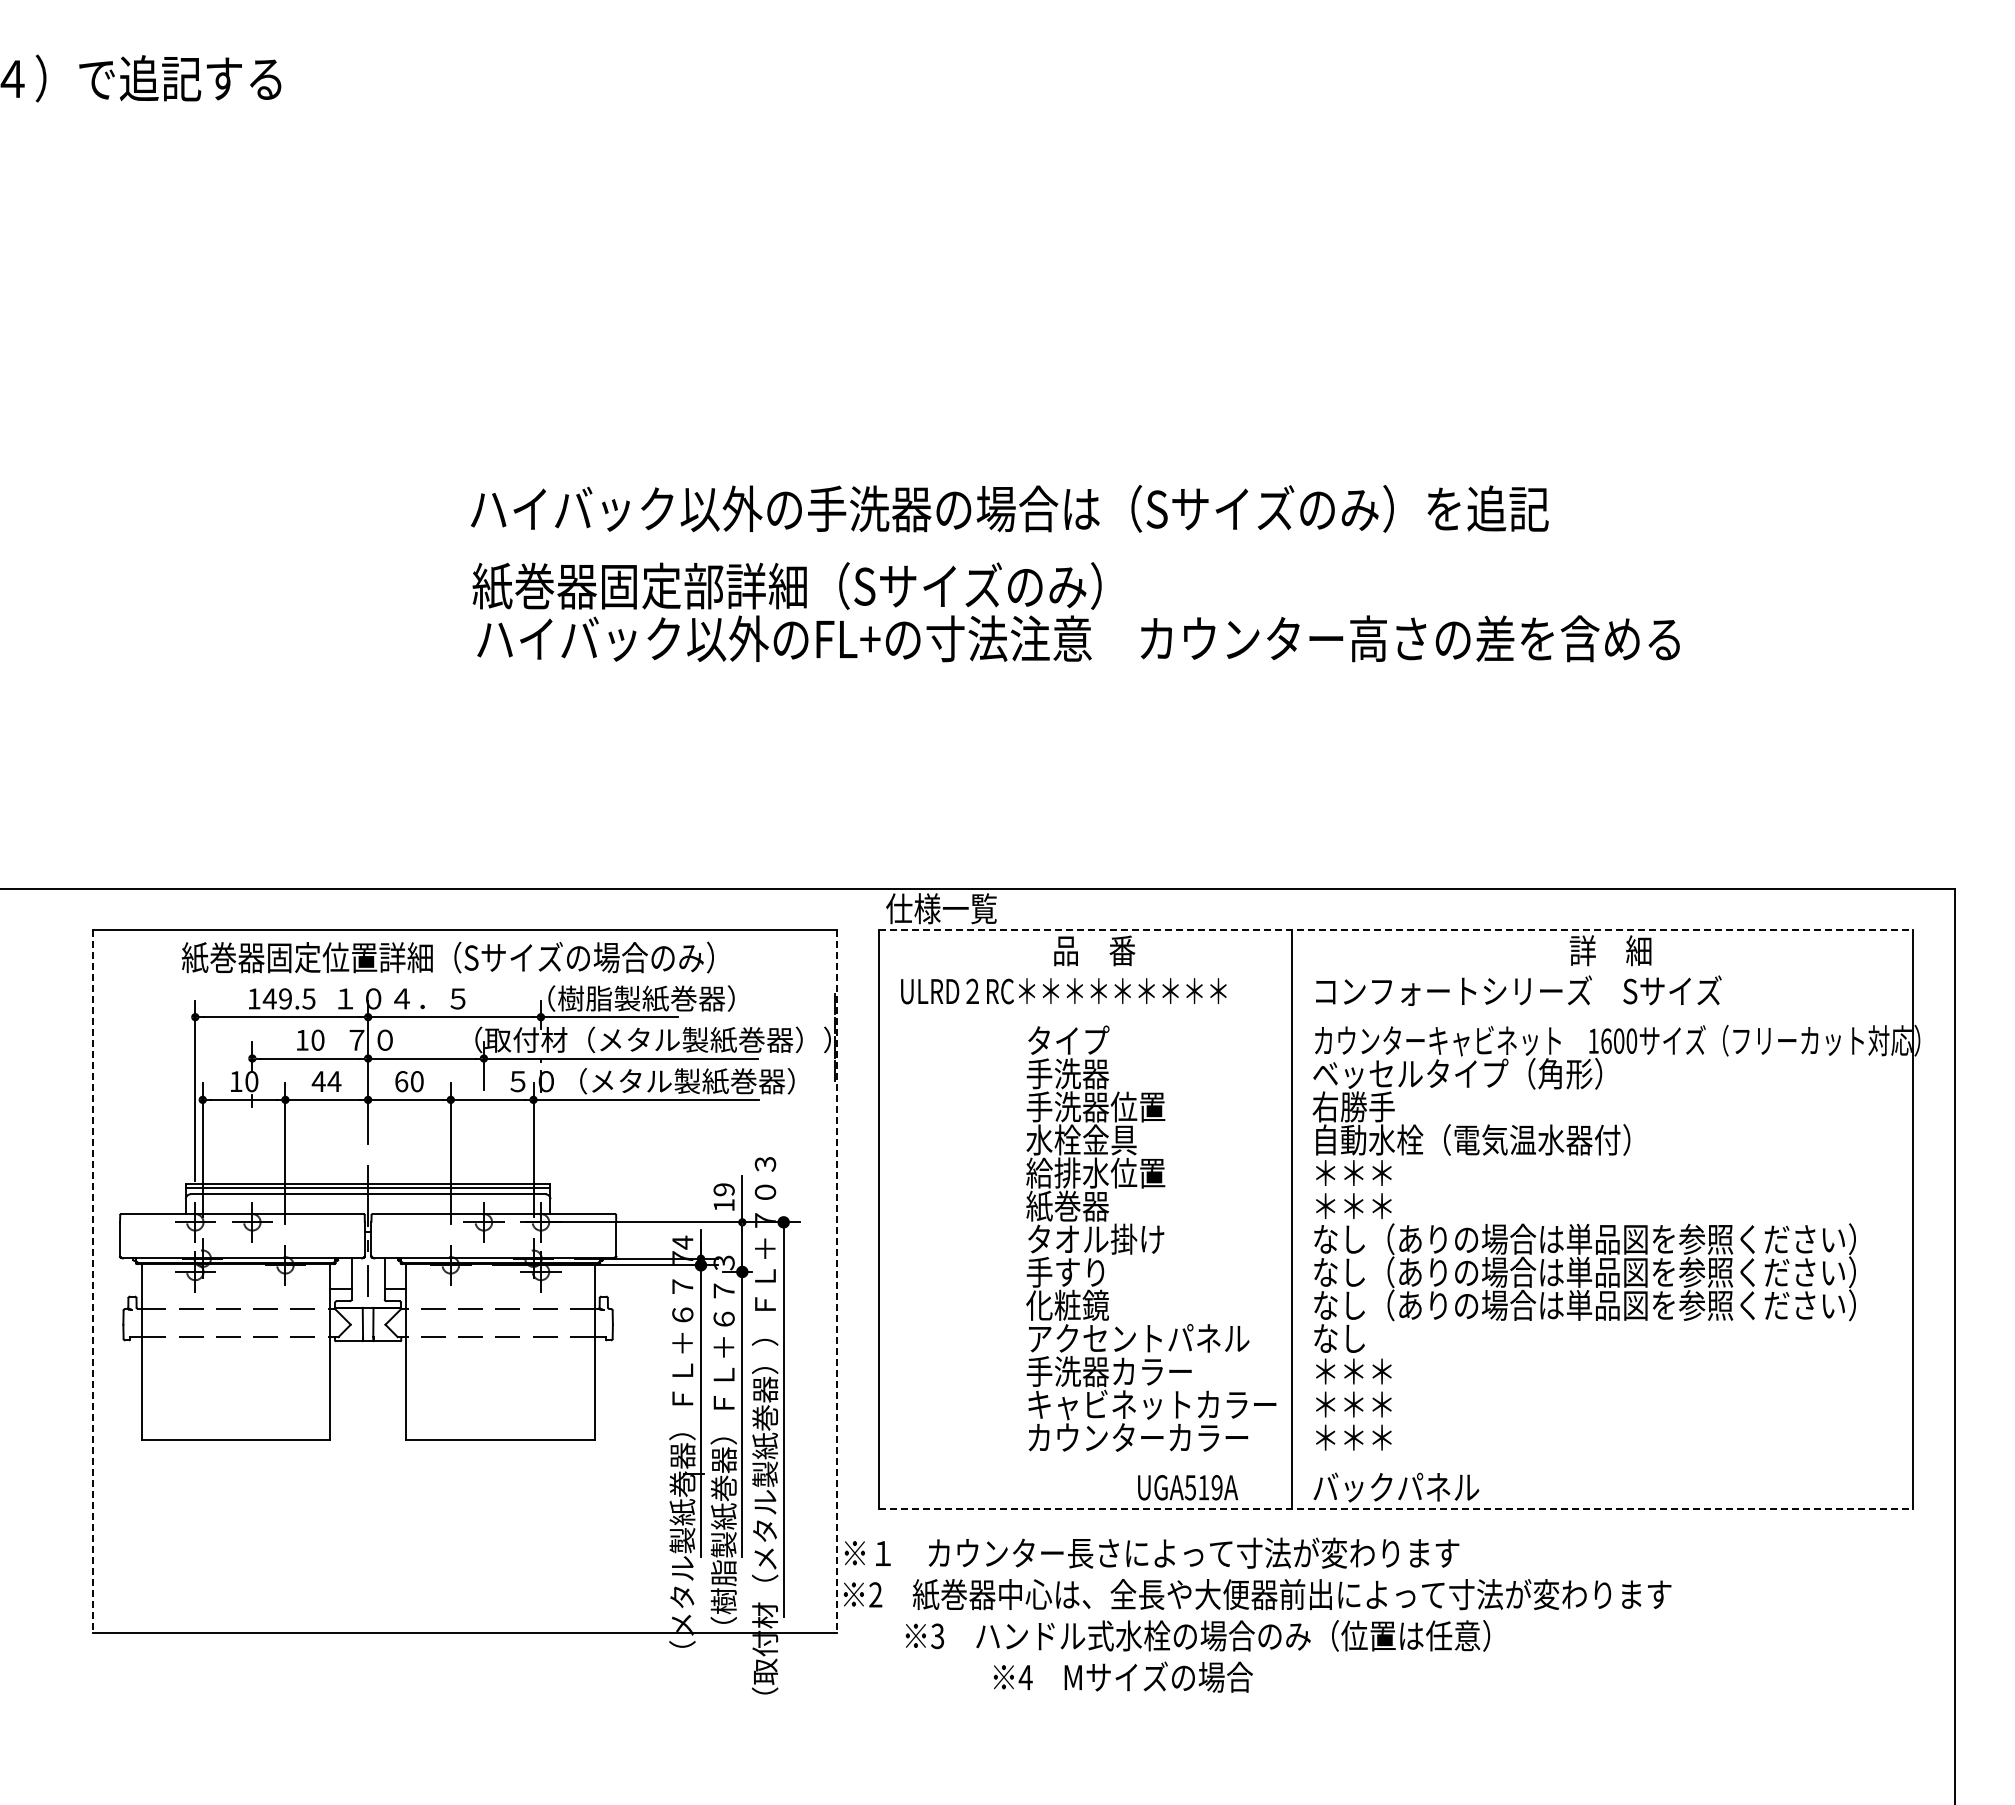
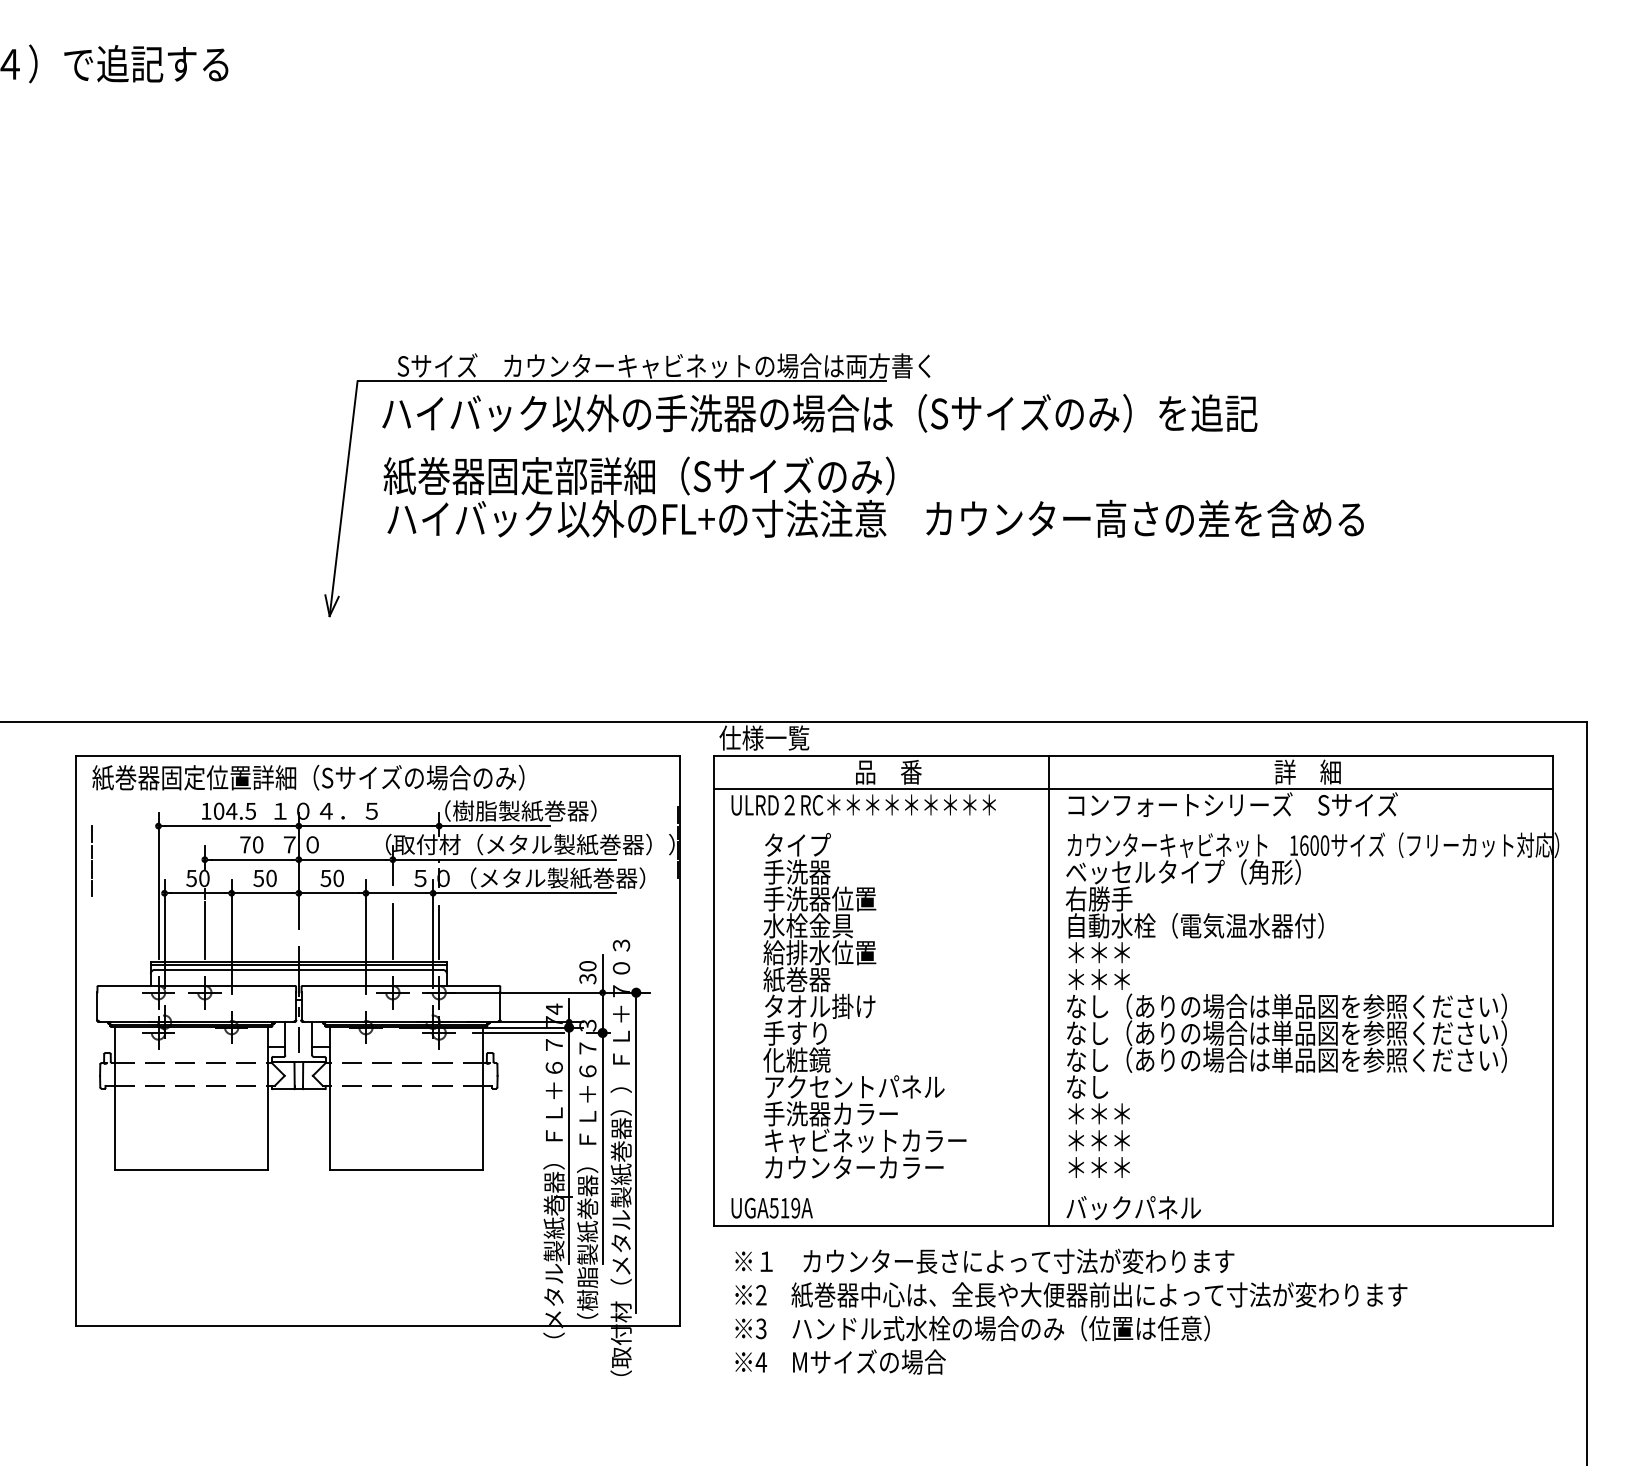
part: (772, 470) -> (627, 382), added
line: (1395, 930) -> (1133, 755), dashed -> solid
text: (447, 957) -> (308, 777), moved
line: (1395, 971) -> (1133, 789), added
text: (277, 998) -> (225, 810), 149.5 -> 104.5
text: (302, 1040) -> (245, 845), 10 -> 70
line: (113, 1060) -> (92, 861), added
text: (235, 1081) -> (191, 878), 10 -> 50
text: (326, 1081) -> (265, 878), 44 -> 50
text: (401, 1081) -> (325, 878), 60 -> 50
line: (252, 1145) -> (204, 930), added
line: (483, 1146) -> (392, 931), added
line: (540, 1147) -> (438, 931), added
text: (723, 1197) -> (587, 972), 19 -> 30
text: (1151, 1238) -> (865, 1005), moved
line: (638, 1271) -> (518, 1032), added
line: (93, 1282) -> (75, 1041), dashed -> solid
line: (837, 1282) -> (679, 1041), dashed -> solid
text: (1188, 1487) -> (772, 1208), moved
line: (1395, 1509) -> (1133, 1225), dashed -> solid
text: (1151, 1552) -> (984, 1260), moved
text: (1257, 1594) -> (1071, 1294), moved
text: (1122, 1676) -> (839, 1361), moved

